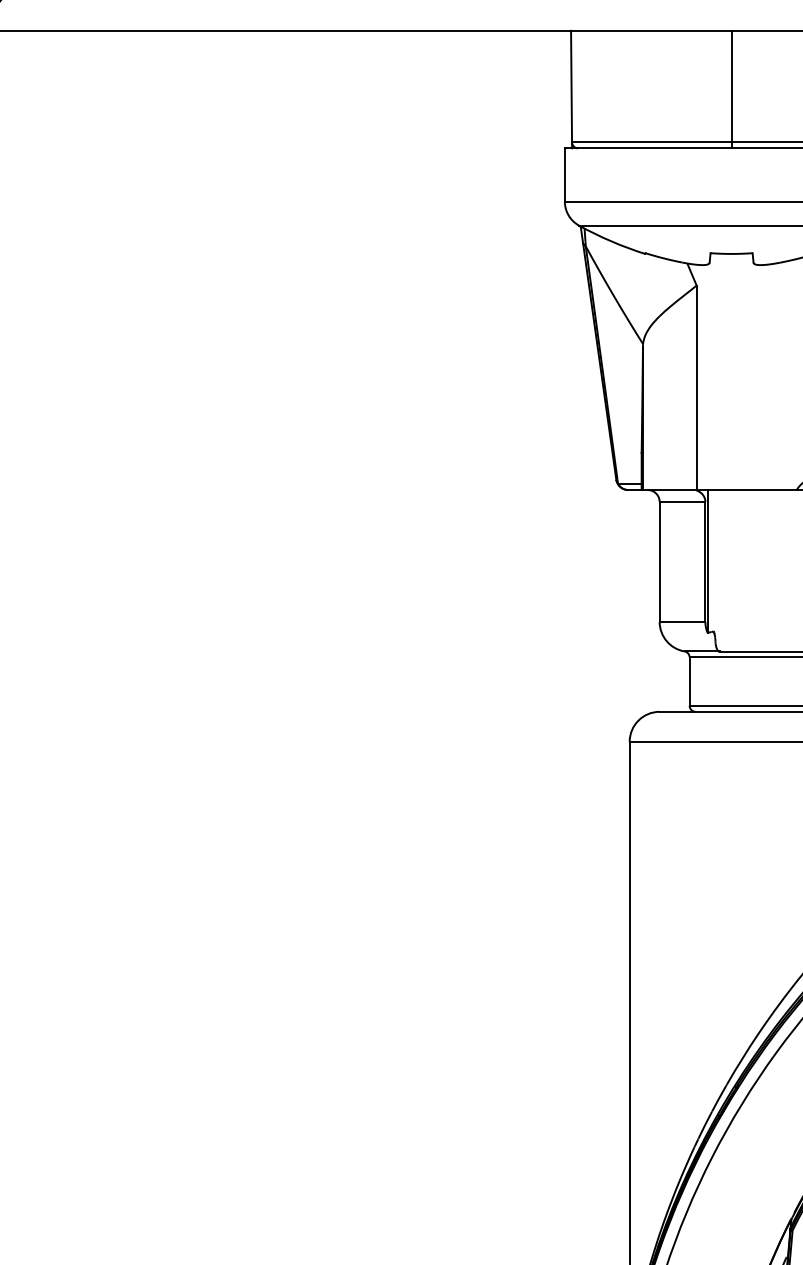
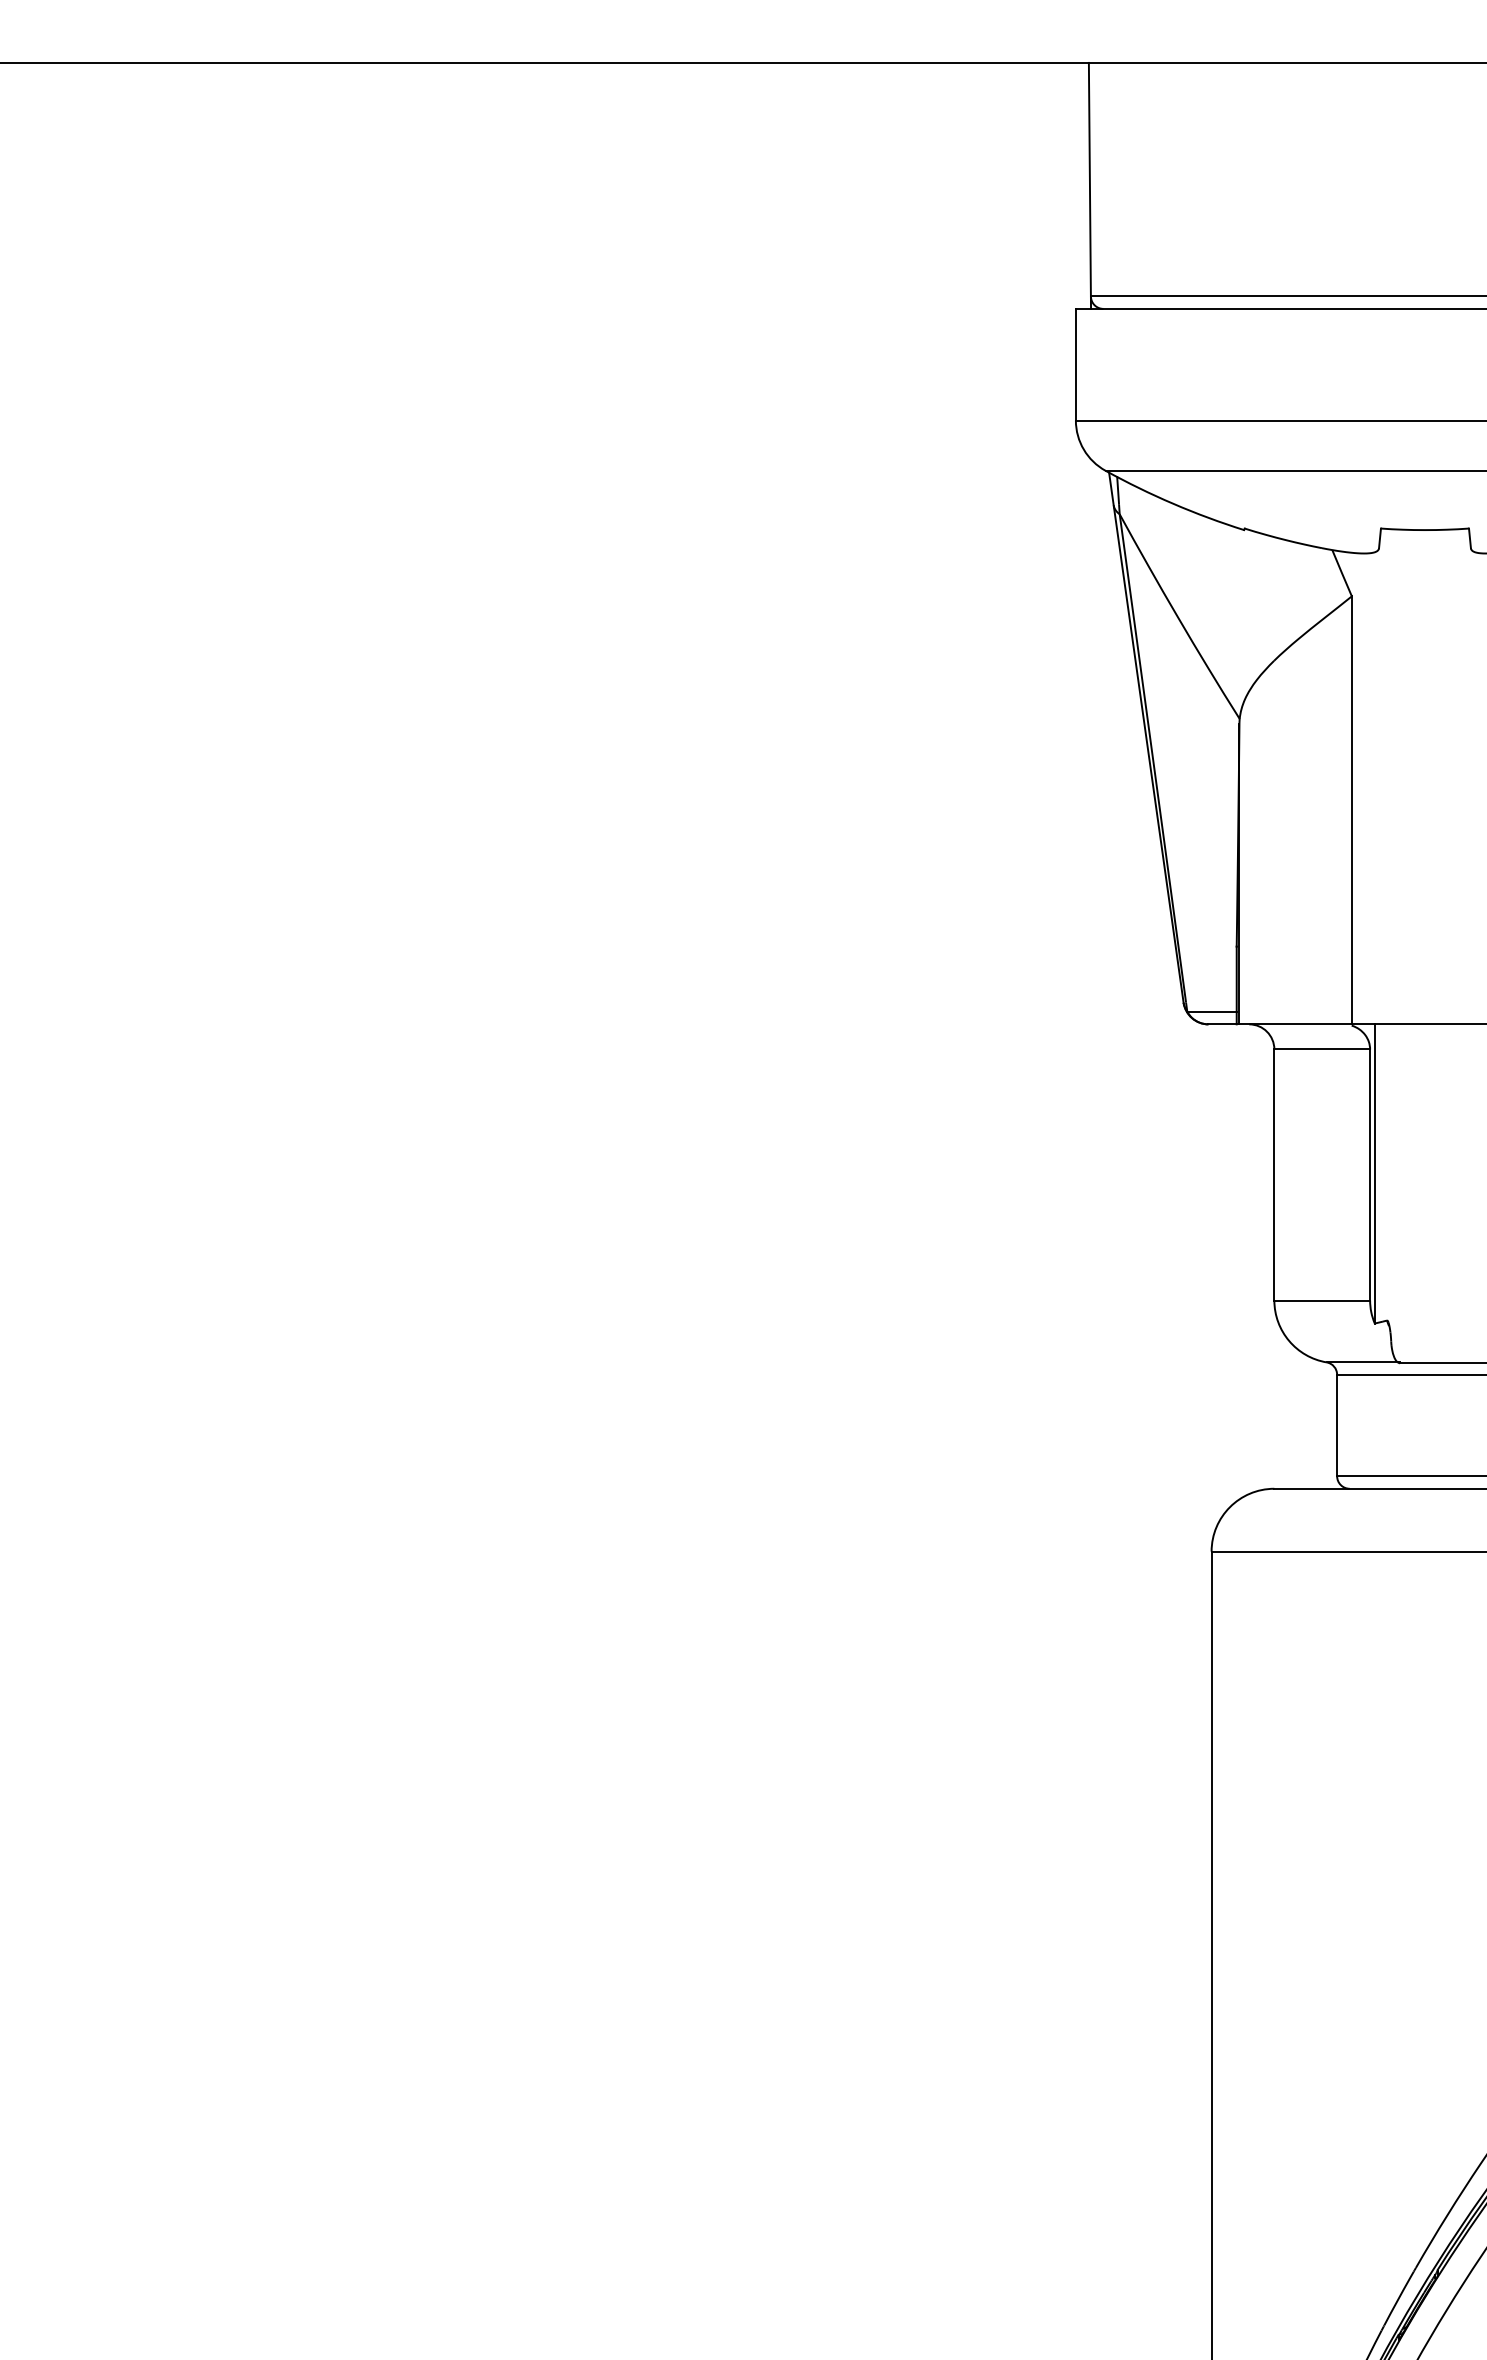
line: (731, 89) -> (1424, 185), removed

